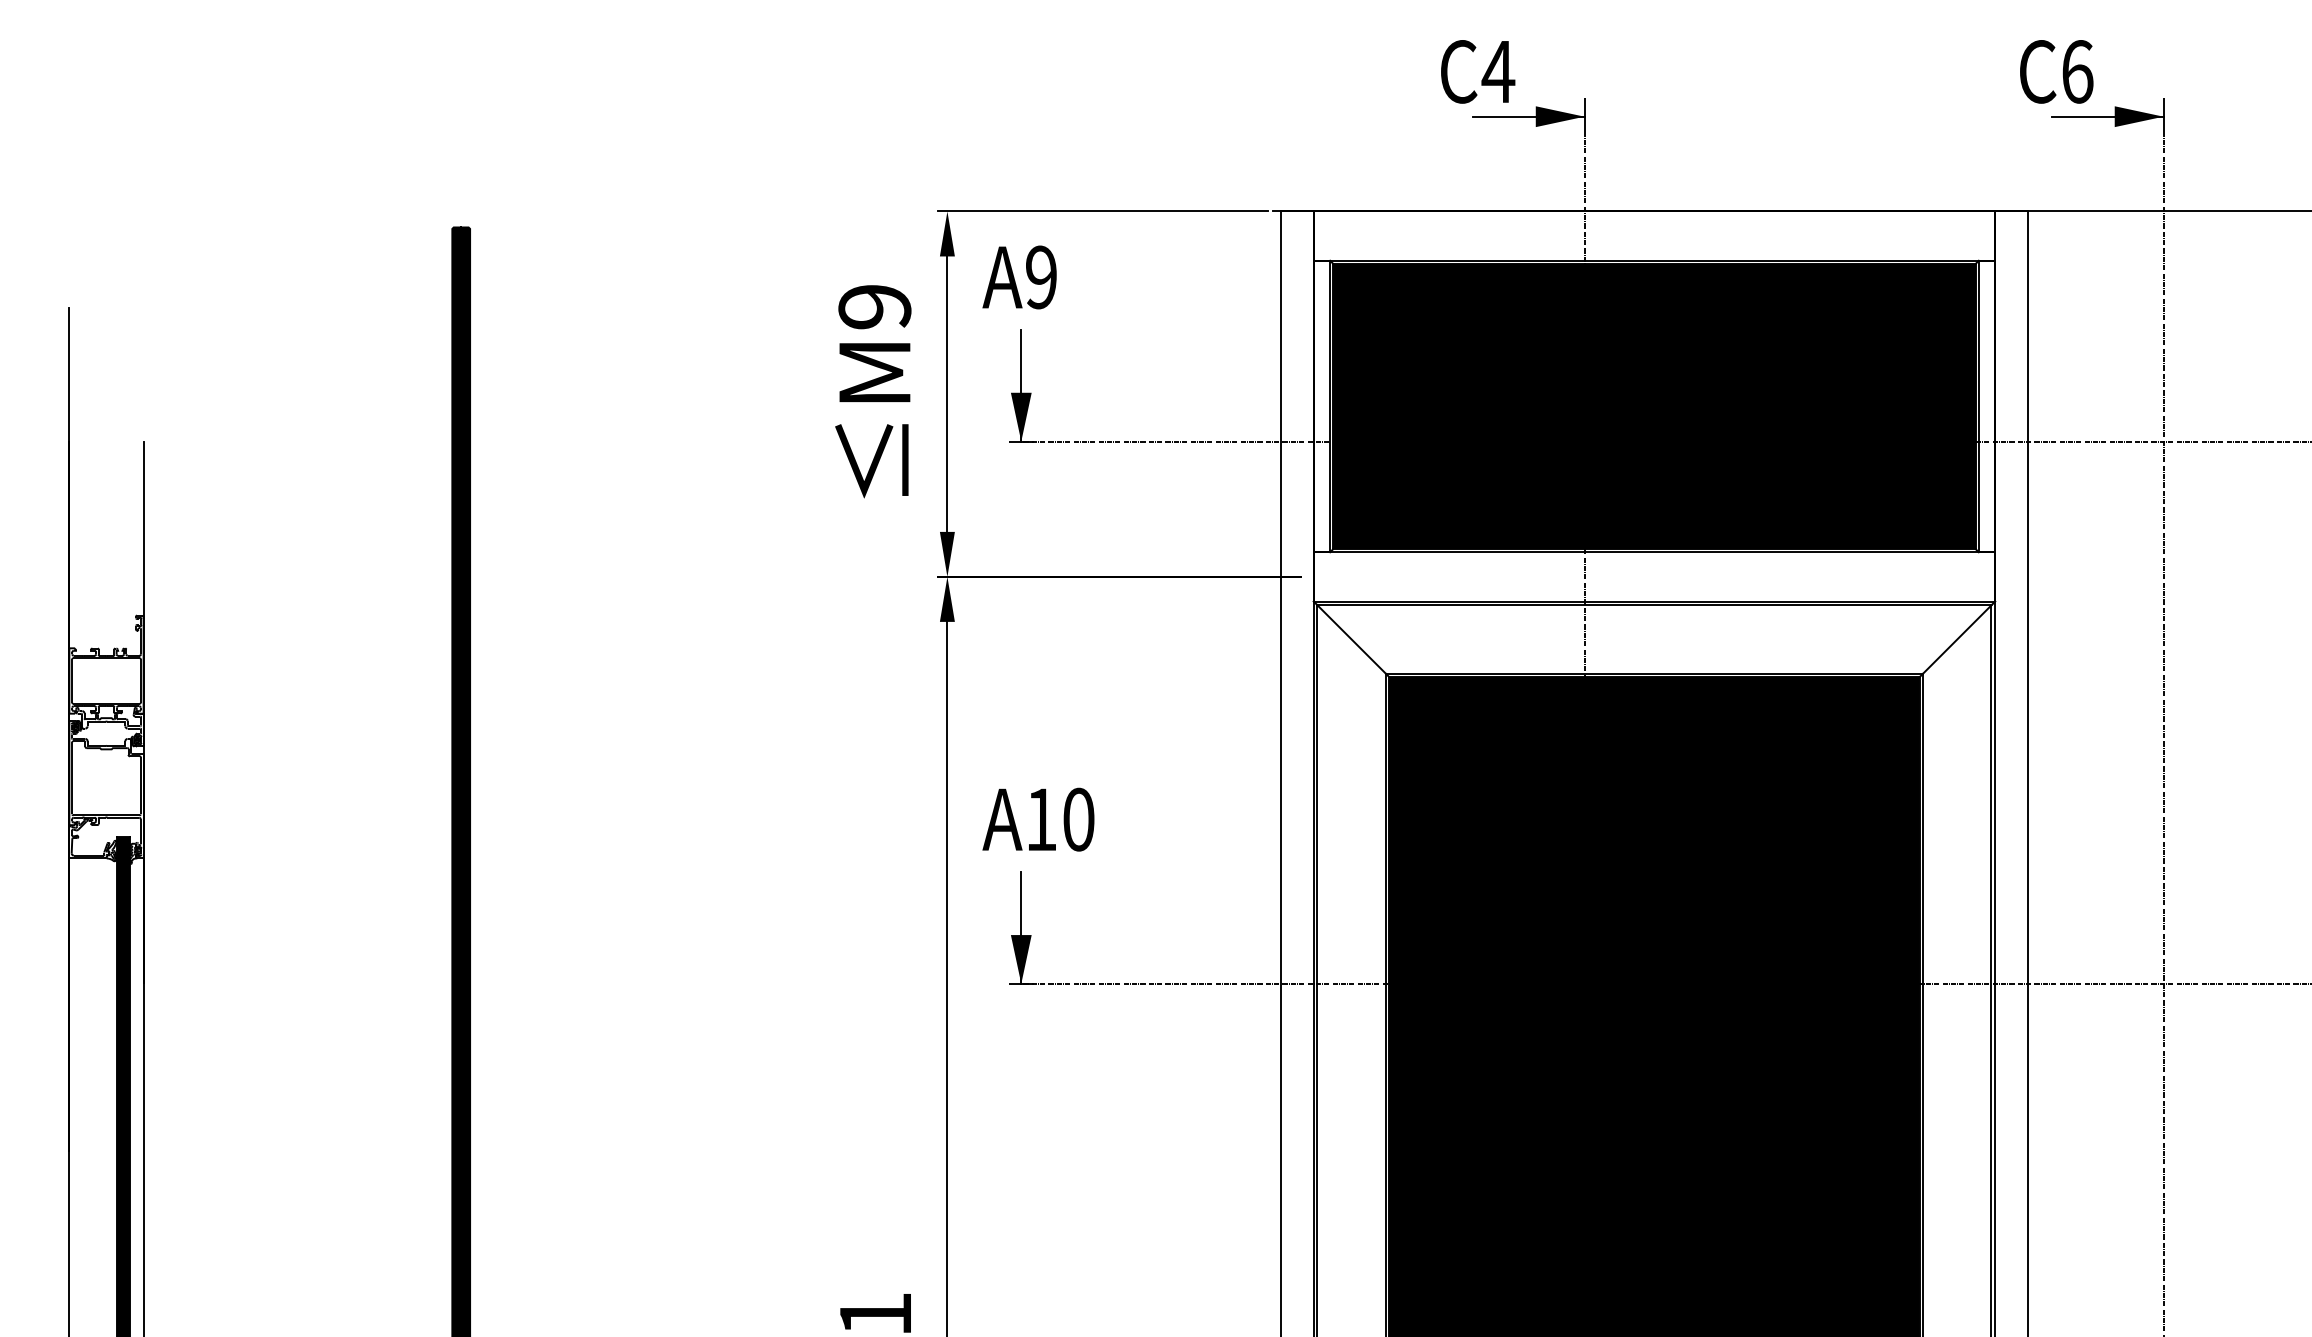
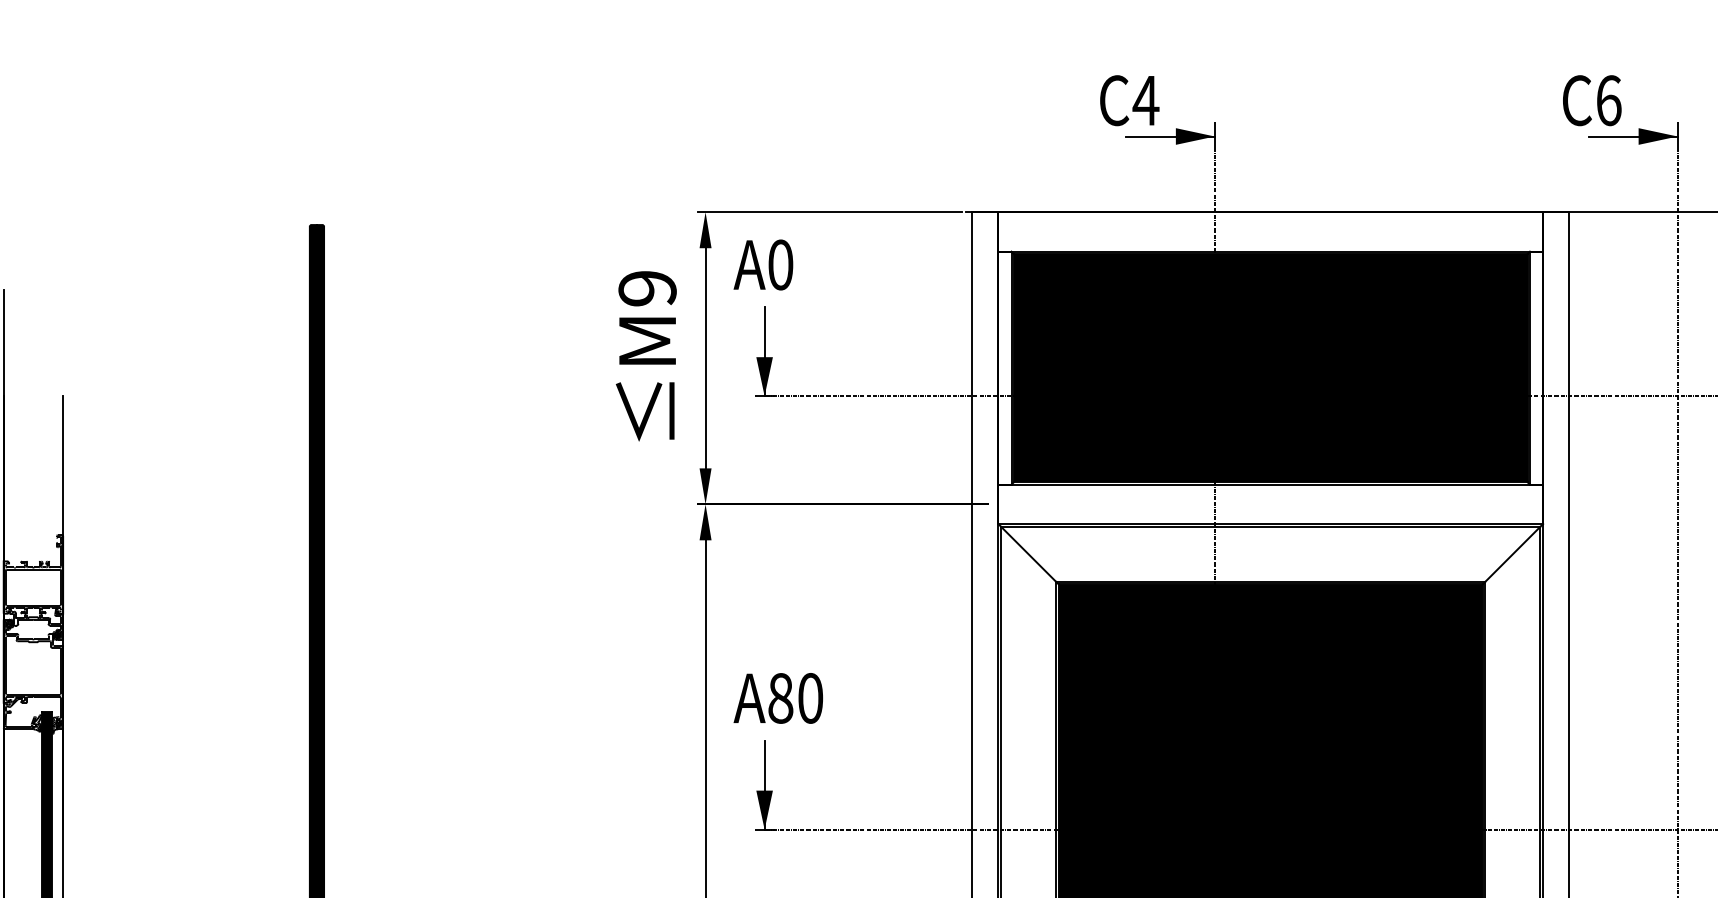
text: (1041, 277) -> (780, 265), A9 -> A0
text: (1041, 819) -> (780, 698), A10 -> A80

